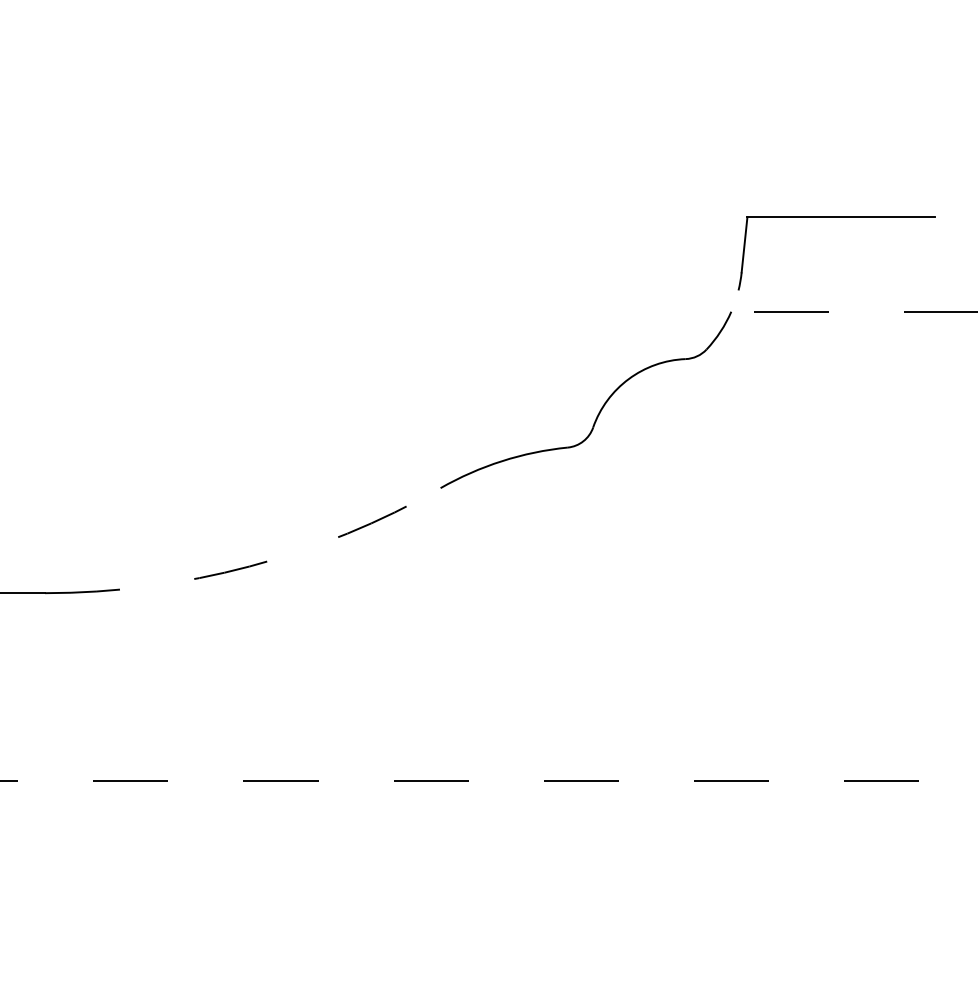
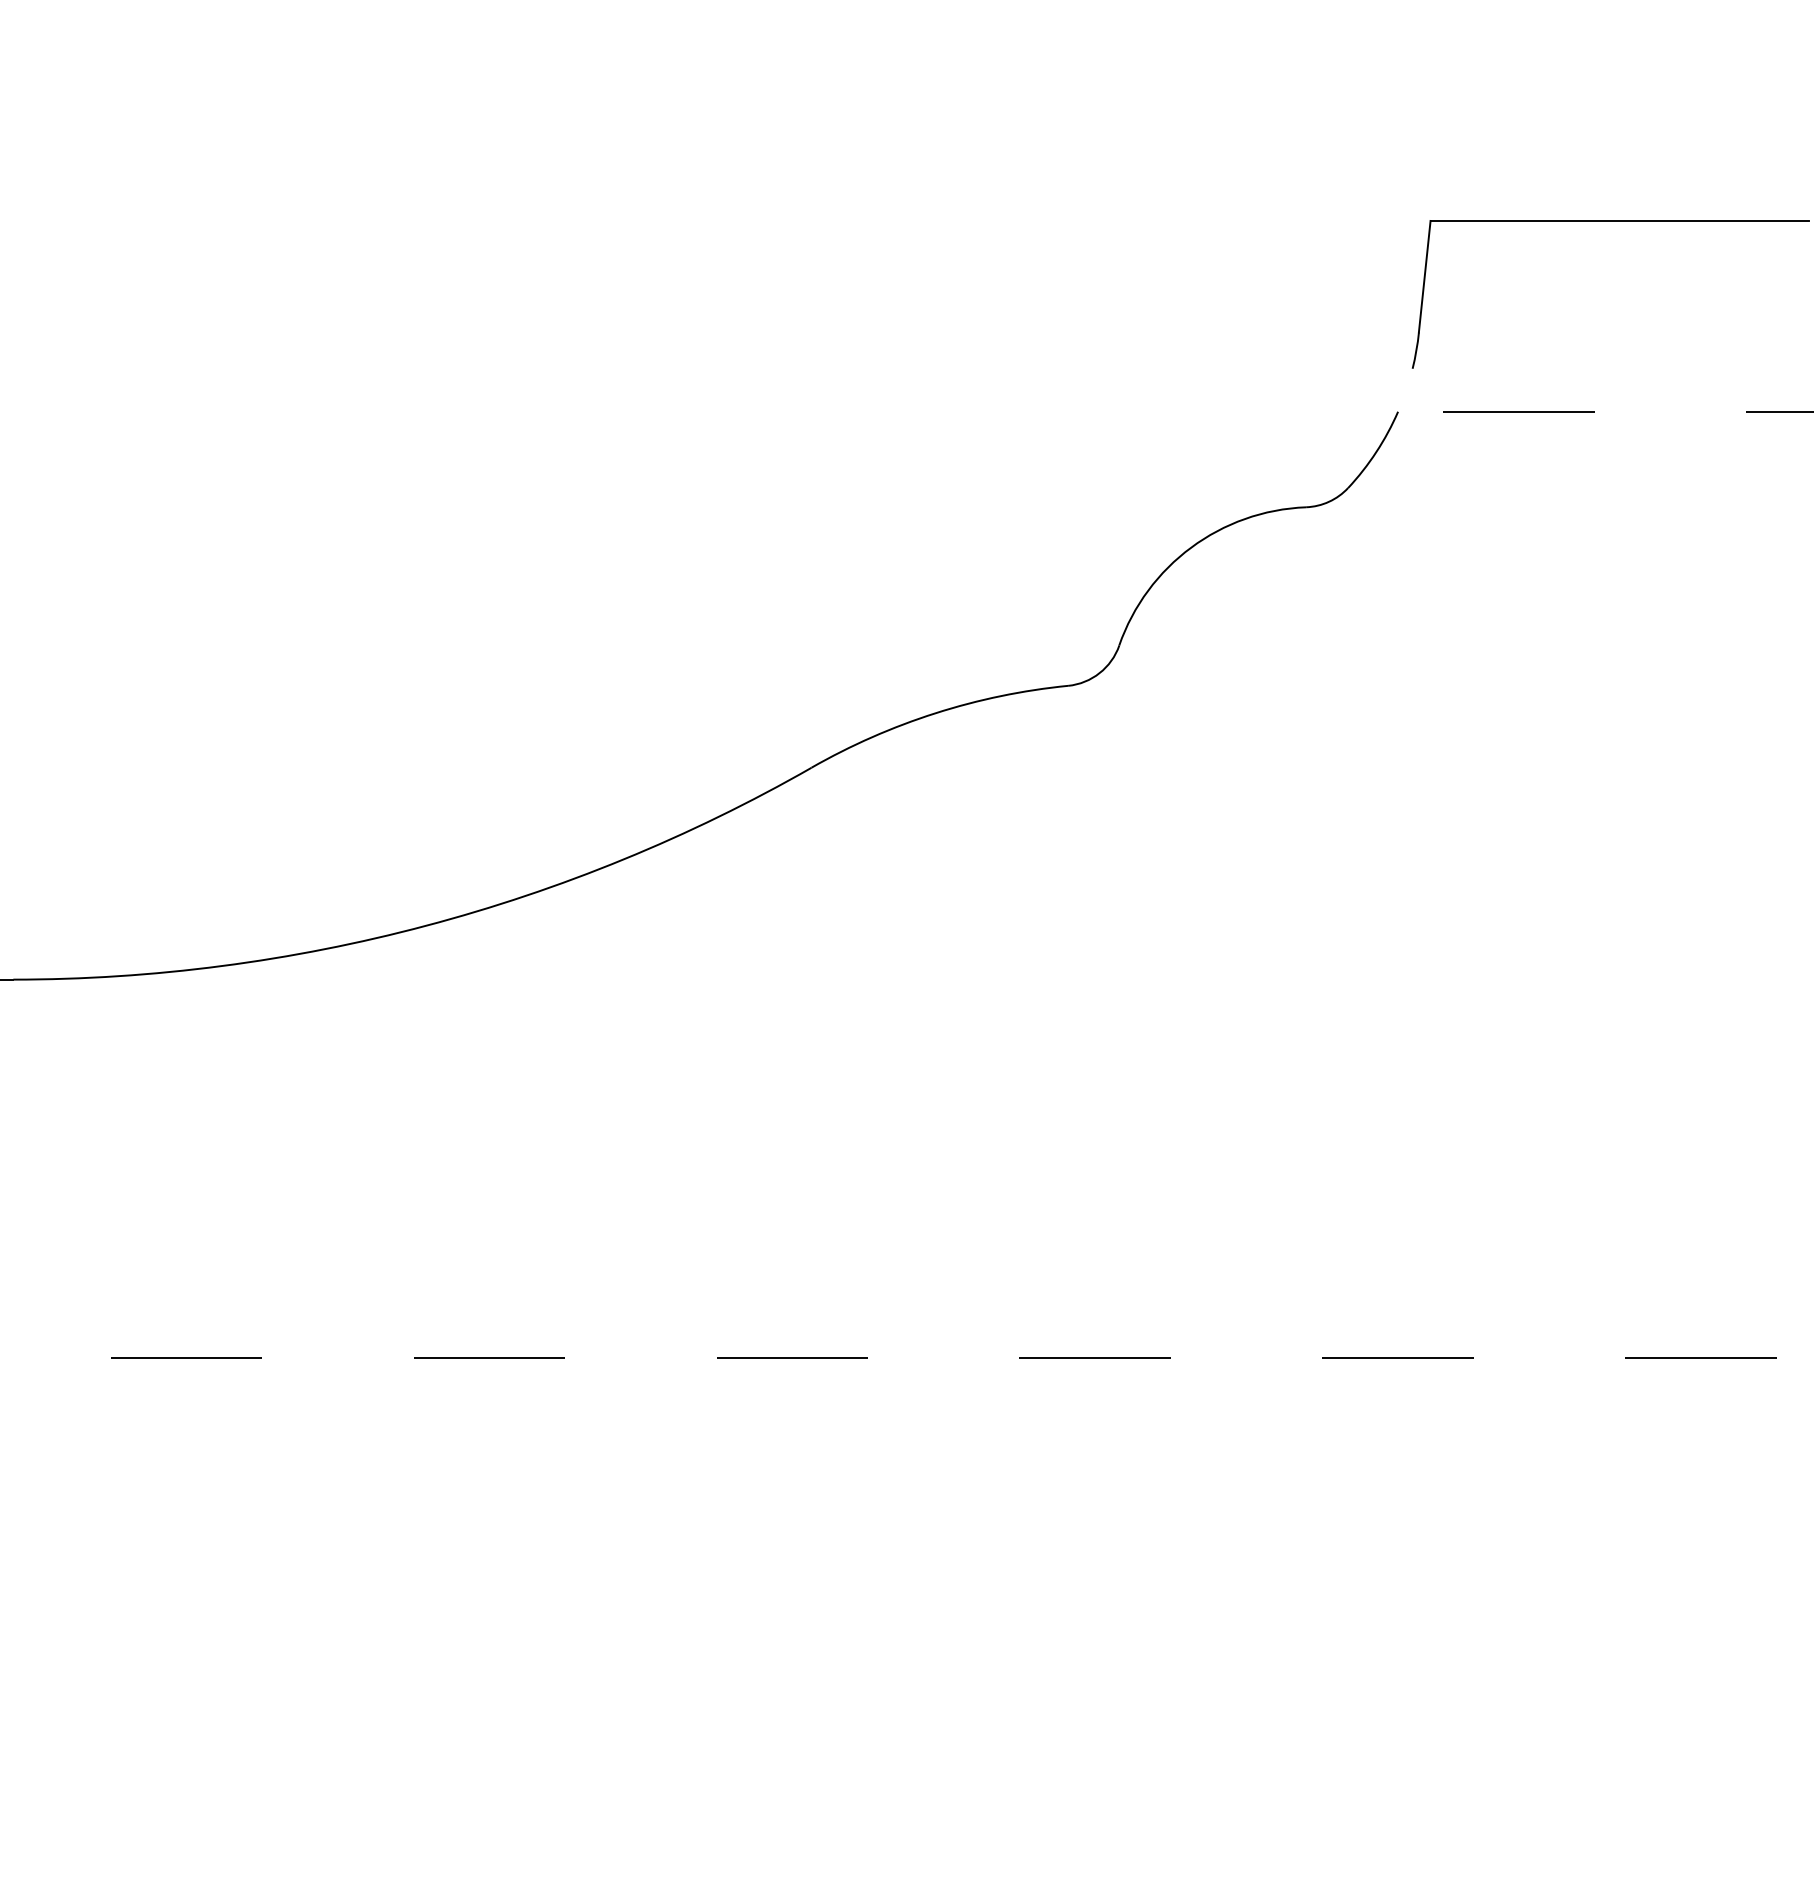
arc: (249, 566) -> (425, 925), dashed -> solid

